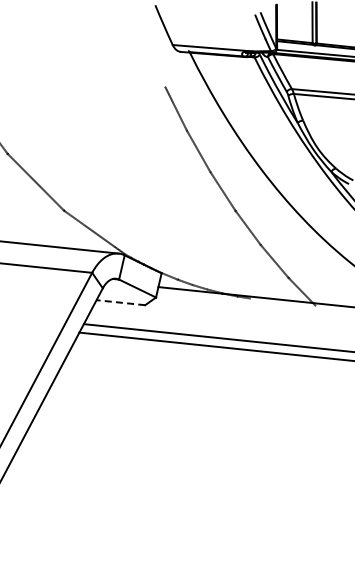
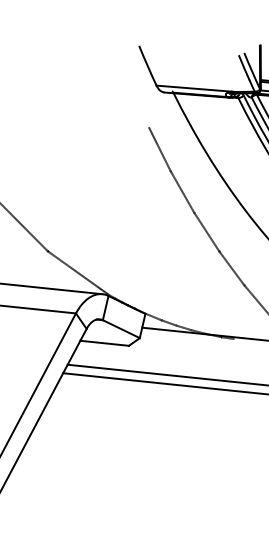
line: (120, 302) -> (104, 343), dashed -> solid

